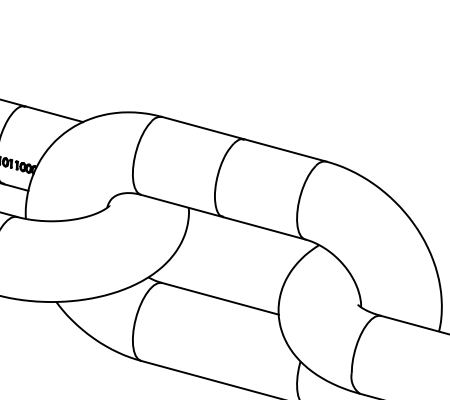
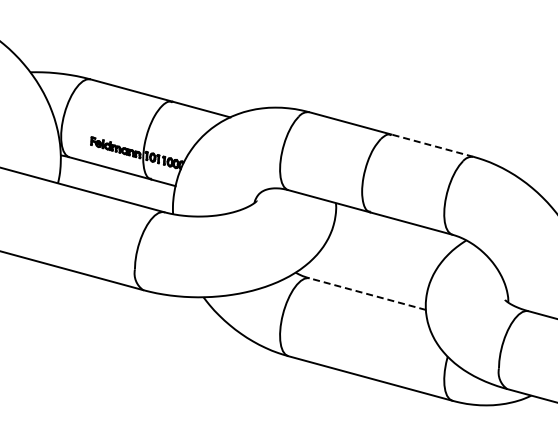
line: (285, 150) -> (432, 145), solid -> dashed
line: (220, 299) -> (367, 294), solid -> dashed

